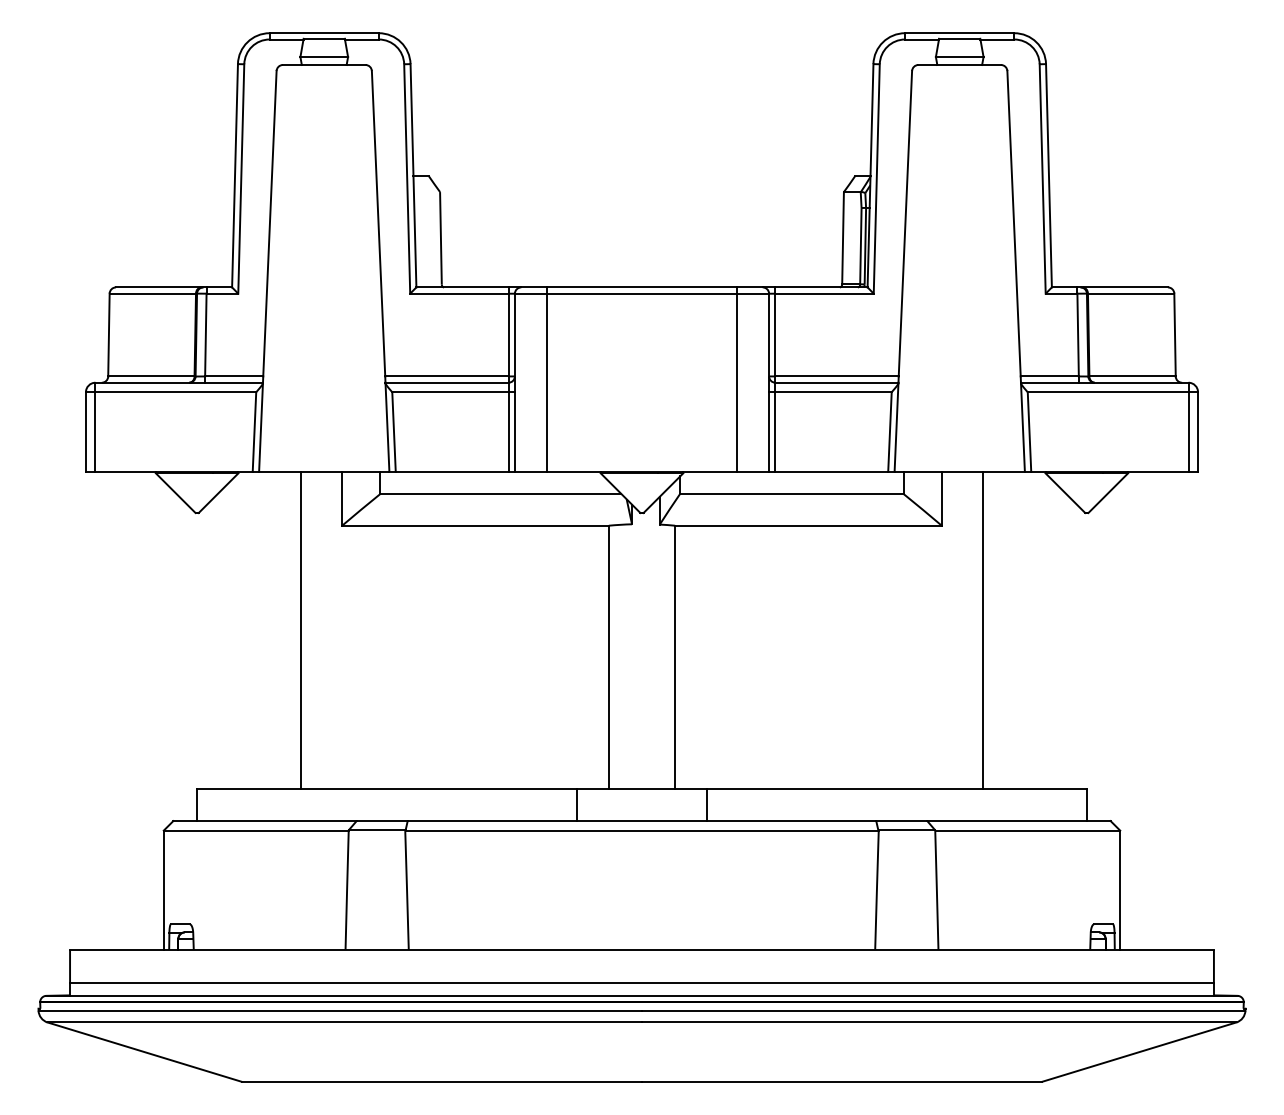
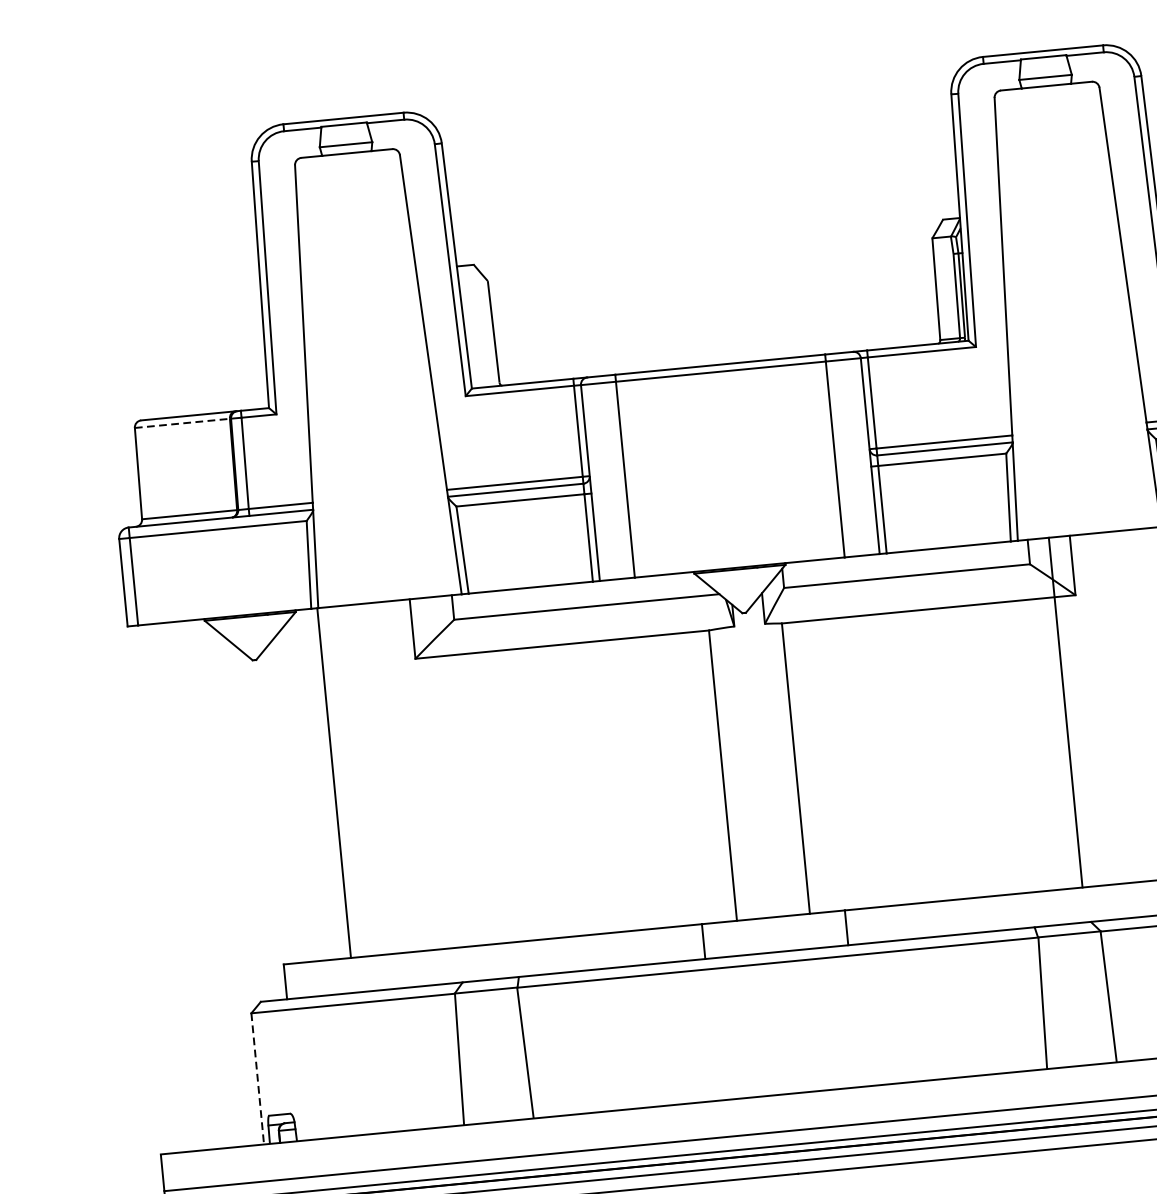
line: (153, 293) -> (183, 423), solid -> dashed
line: (301, 630) -> (334, 782), moved
line: (982, 630) -> (1065, 712), moved
line: (163, 890) -> (257, 1079), solid -> dashed

